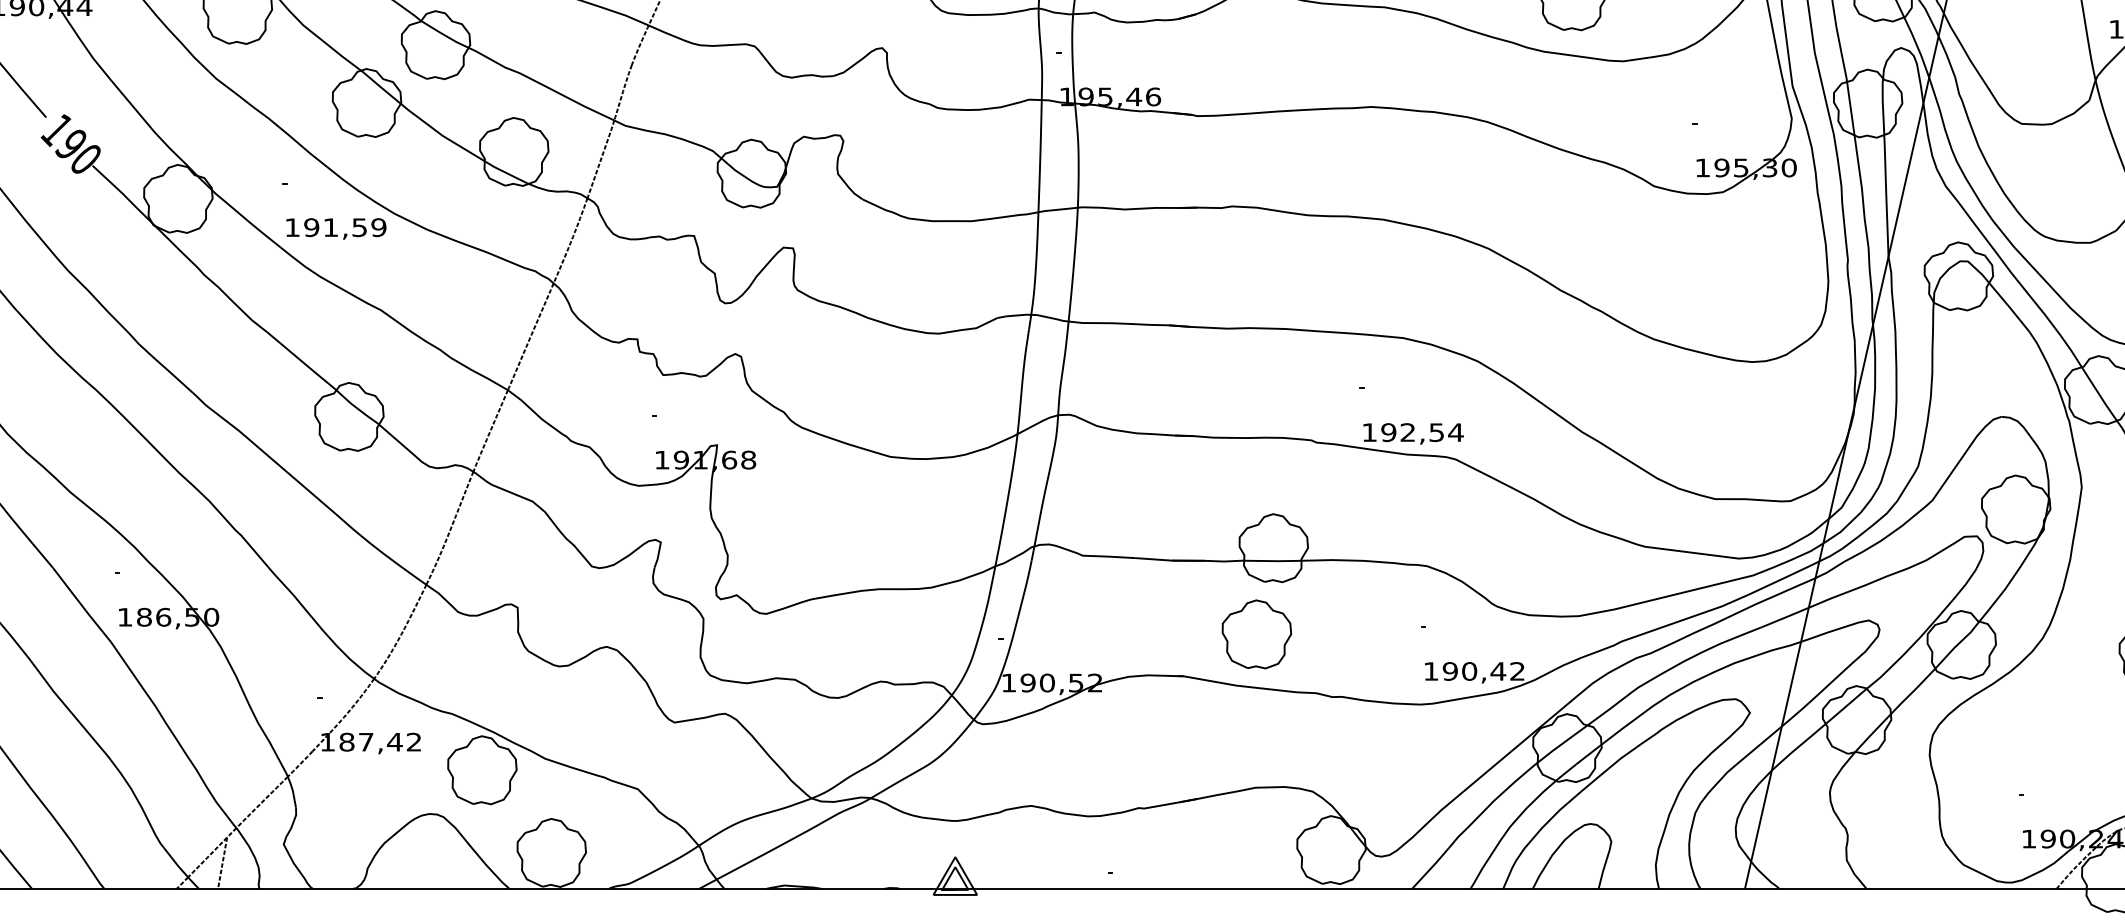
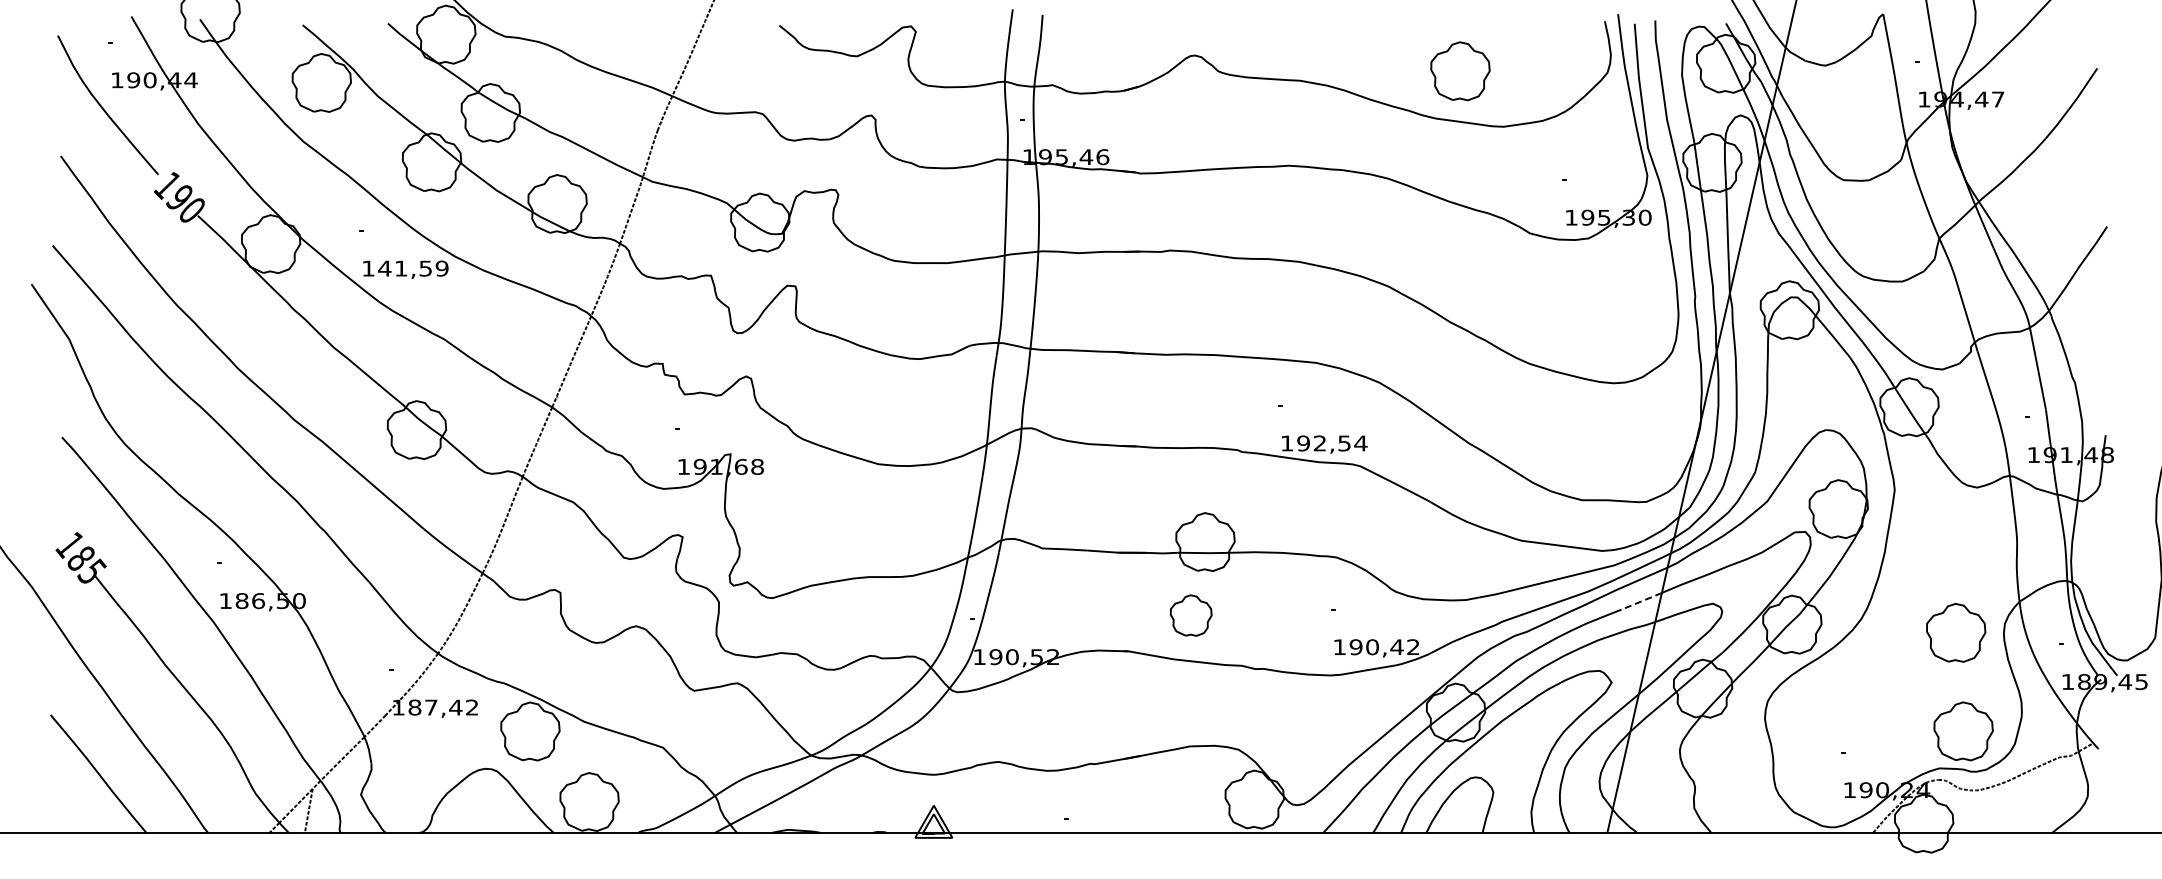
text: (311, 227) -> (384, 268), 191,59 -> 141,59
line: (1784, 617) -> (1641, 601), solid -> dashed
part: (1257, 634) -> (1191, 615), size x0.7

